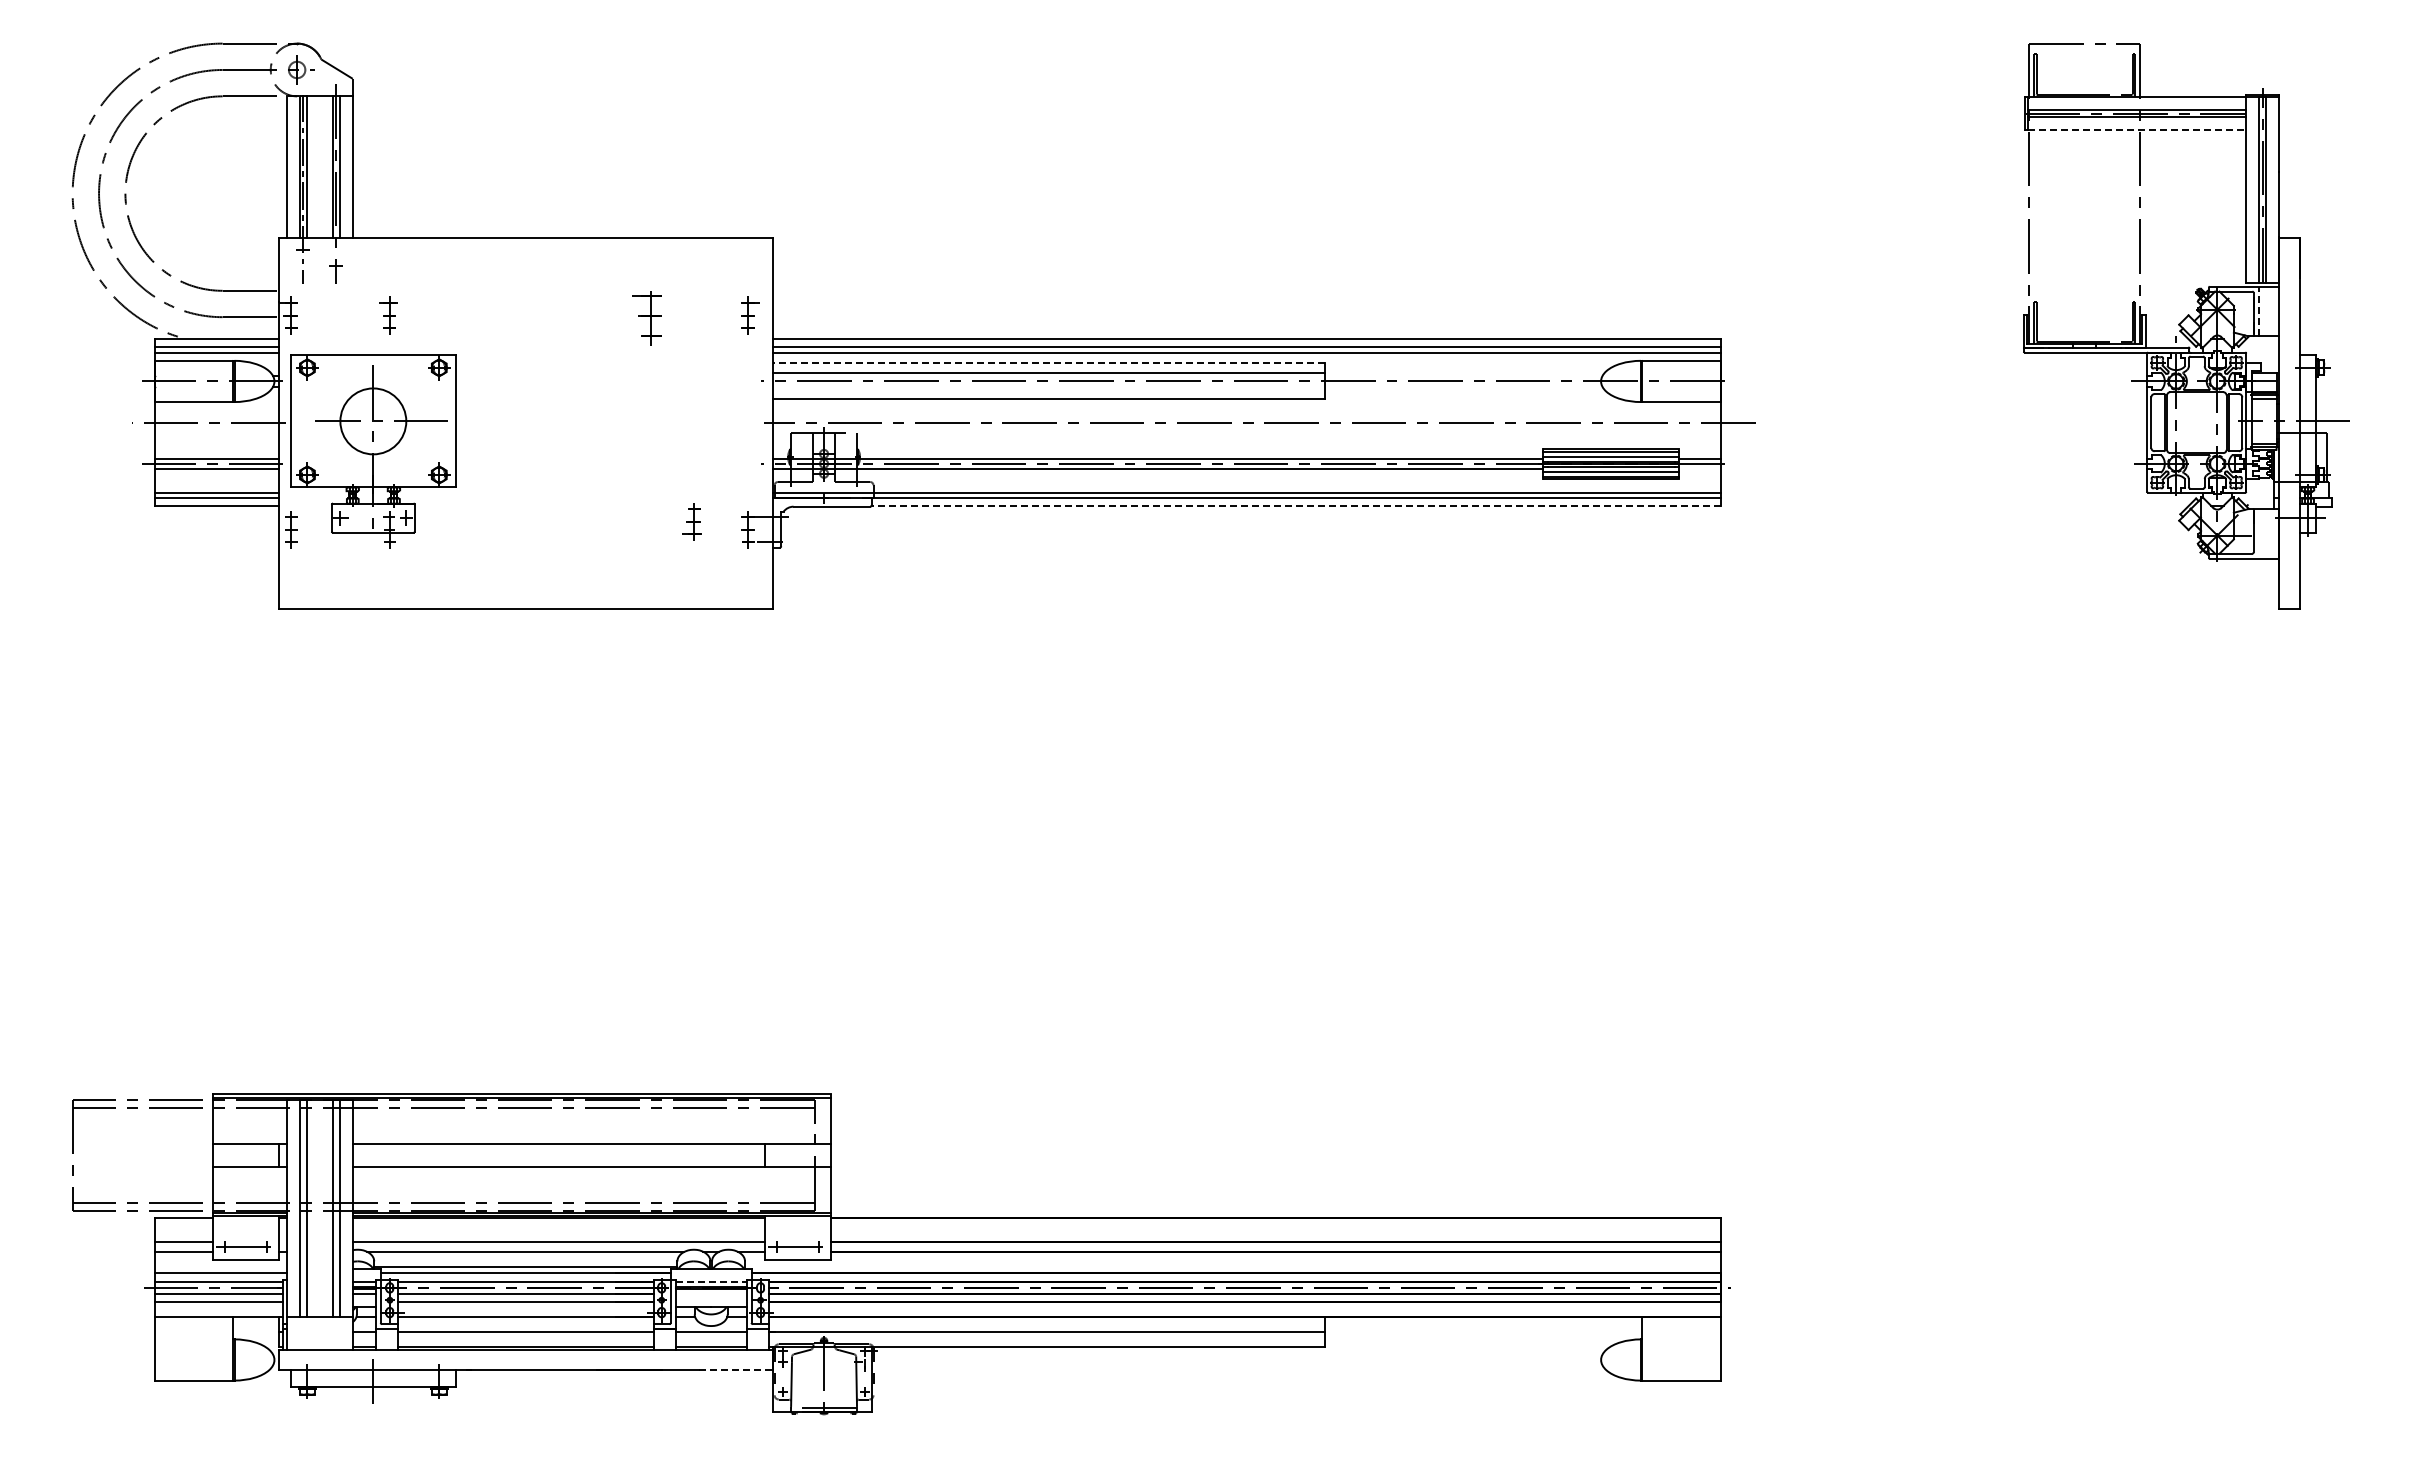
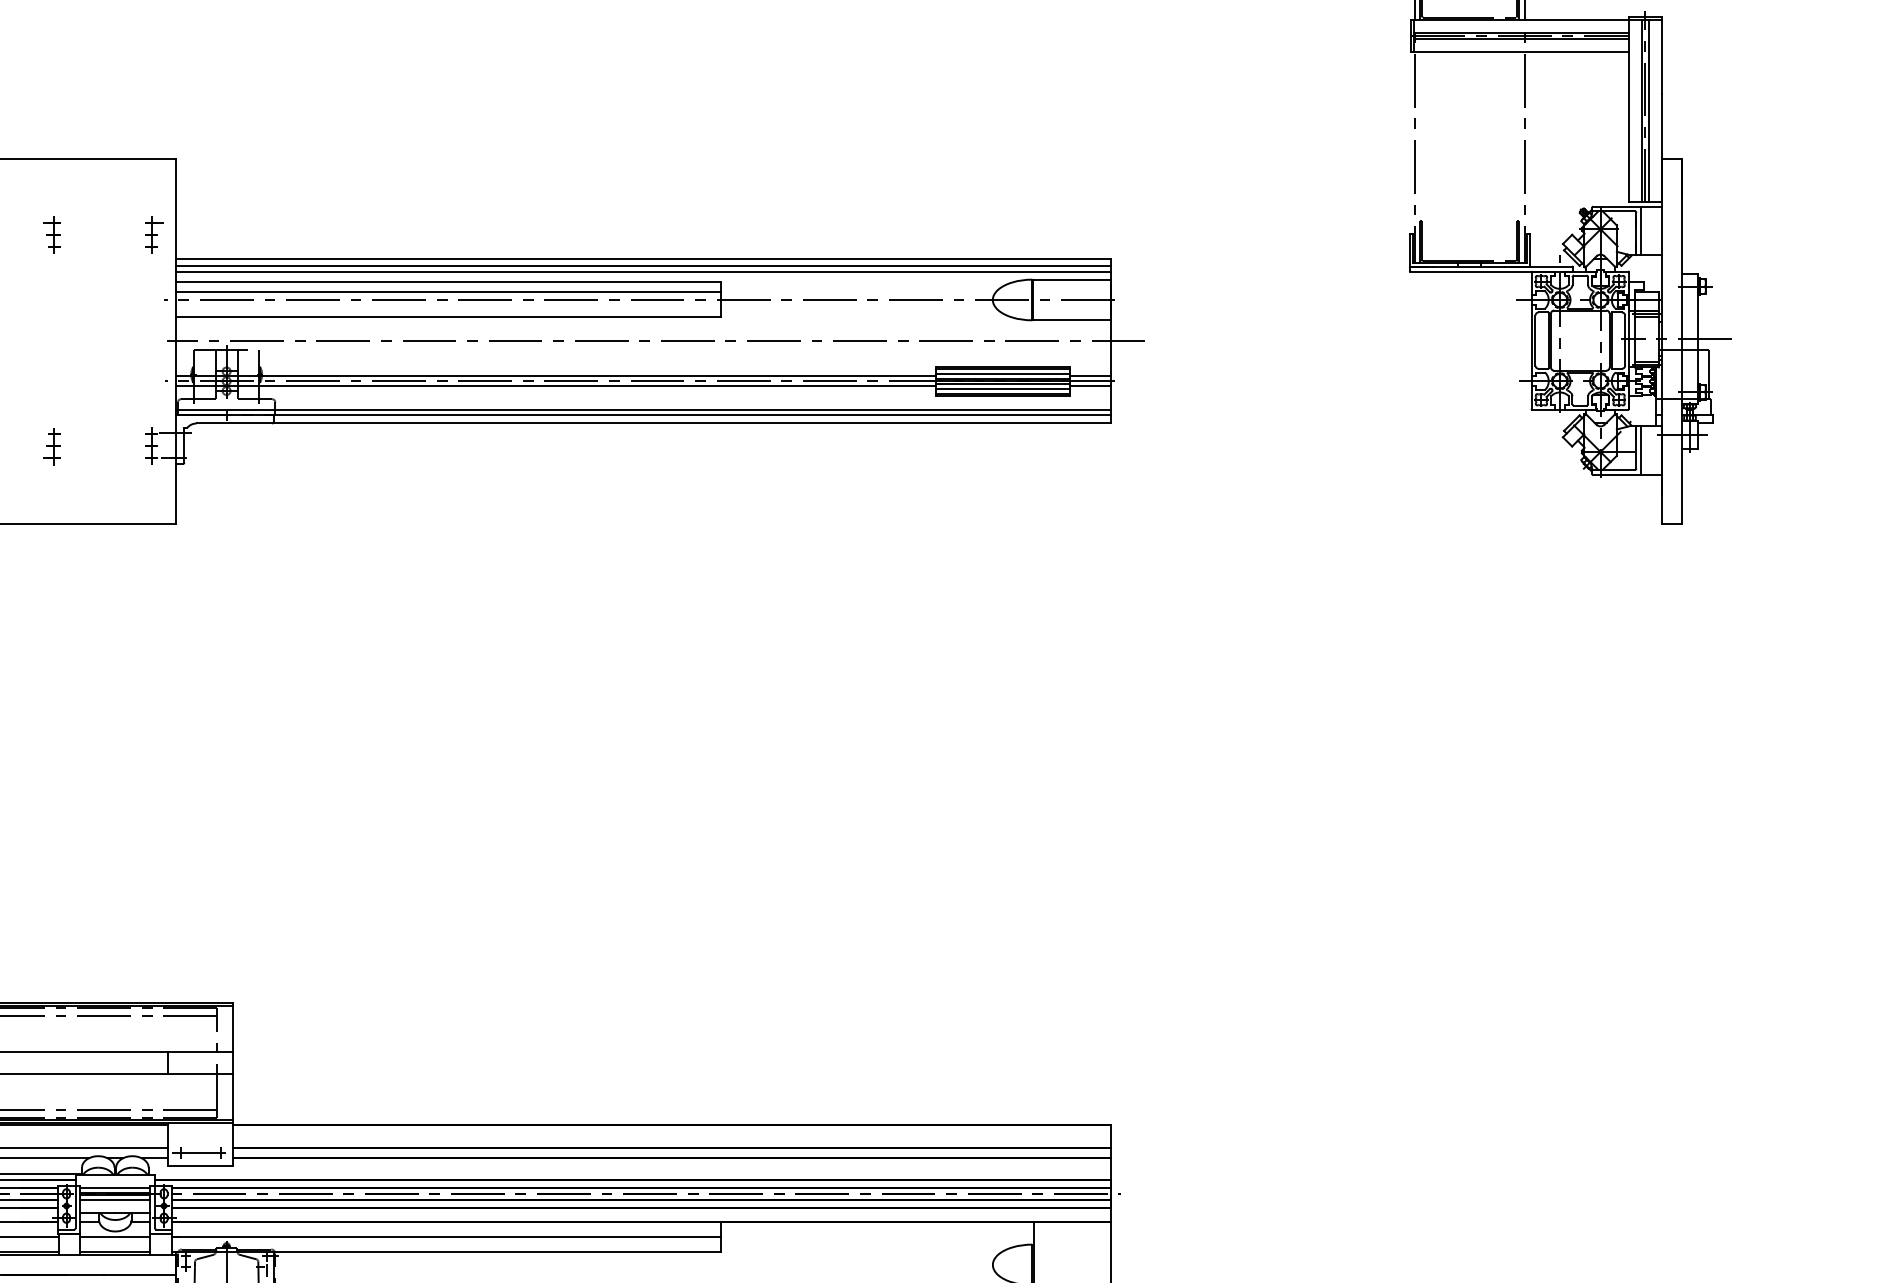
line: (2137, 130) -> (1521, 52), dashed -> solid
line: (2258, 311) -> (1641, 231), dashed -> solid
part: (646, 315) -> (51, 234), size x0.62
line: (1048, 363) -> (447, 282), dashed -> solid
line: (1699, 469) -> (1089, 386), added
line: (1295, 505) -> (691, 422), dashed -> solid
part: (691, 521) -> (51, 445), moved
line: (2258, 533) -> (1641, 449), added
line: (711, 1281) -> (115, 1187), dashed -> solid
line: (710, 1294) -> (114, 1200), added
line: (736, 1370) -> (140, 1275), dashed -> solid

